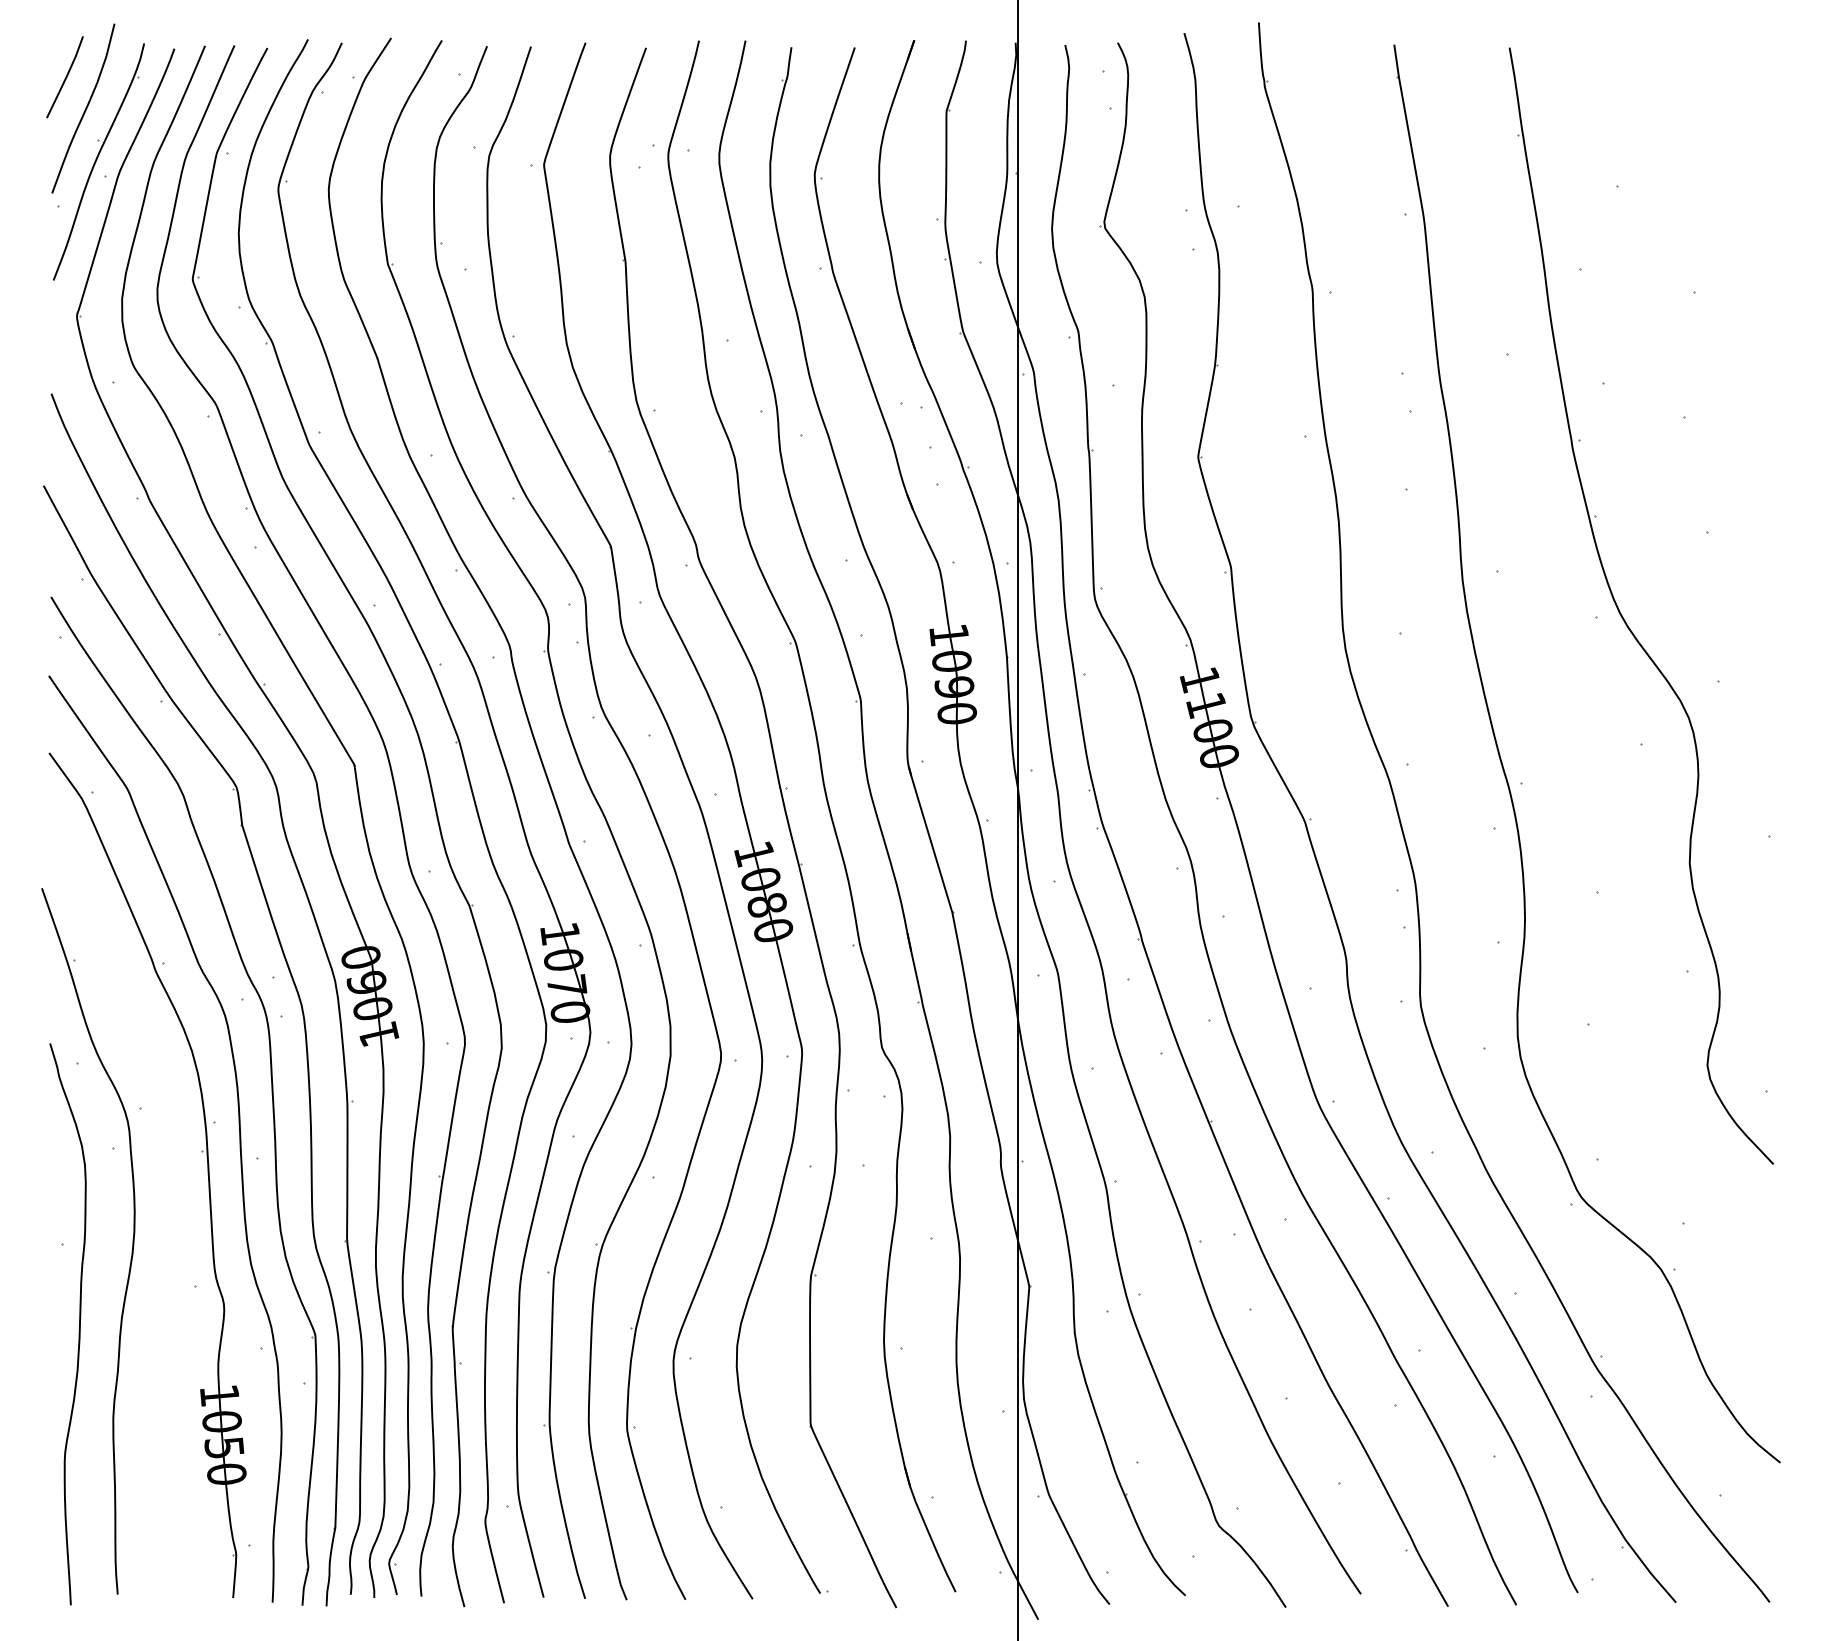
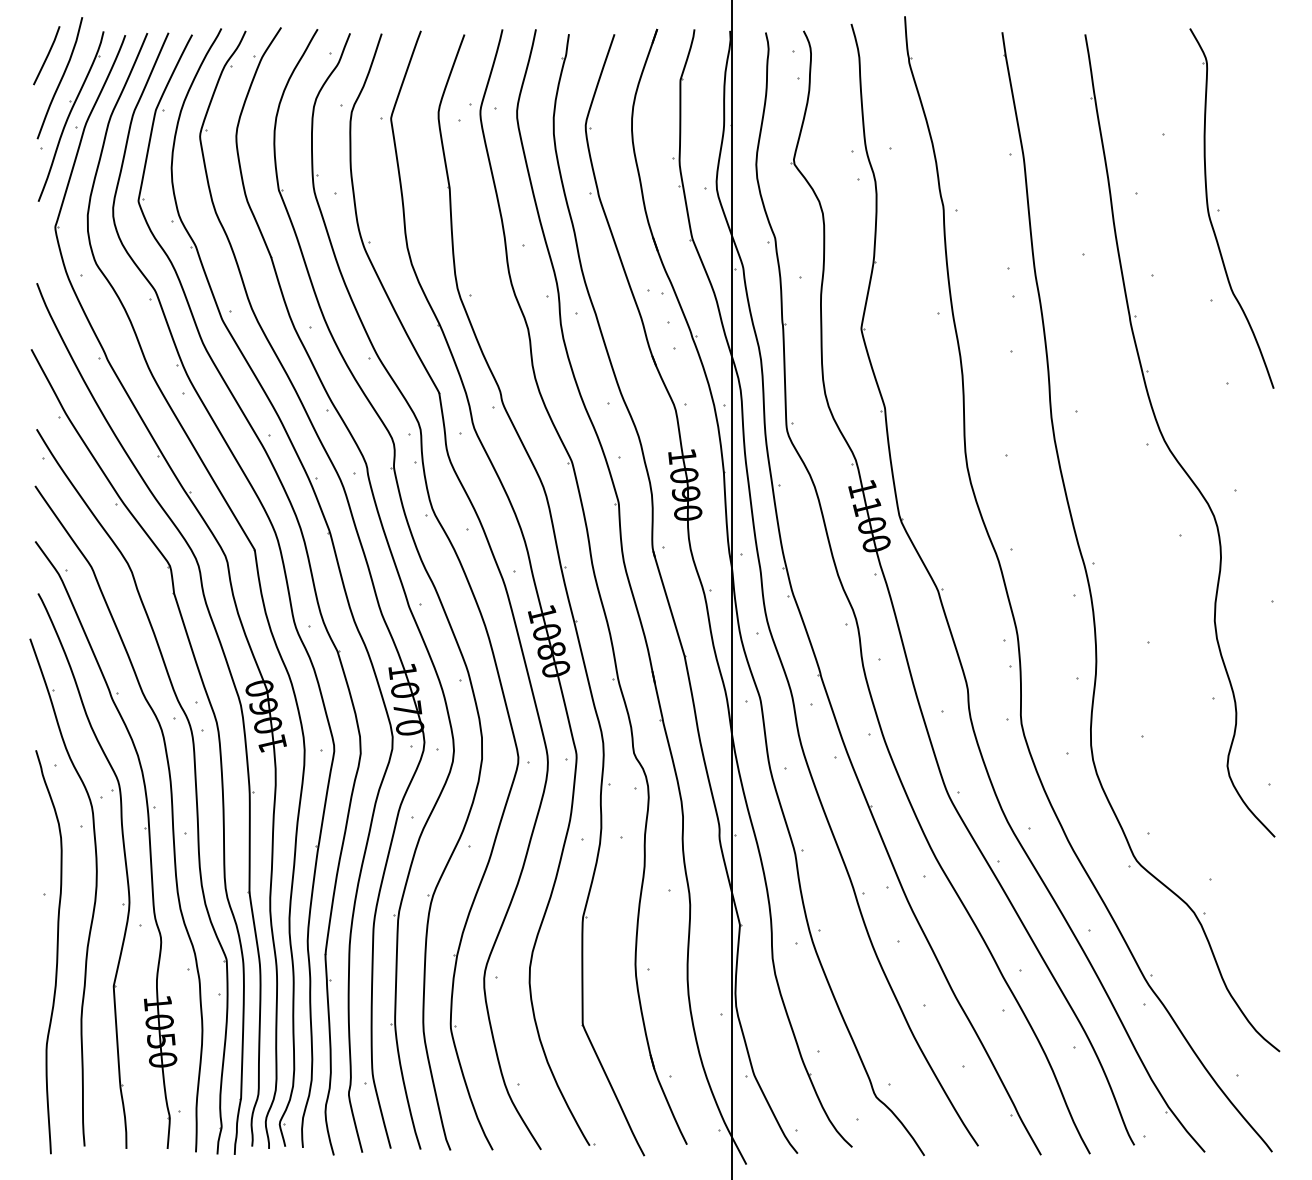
part: (1682, 294) -> (1209, 211), added
part: (173, 1198) -> (124, 861), added

